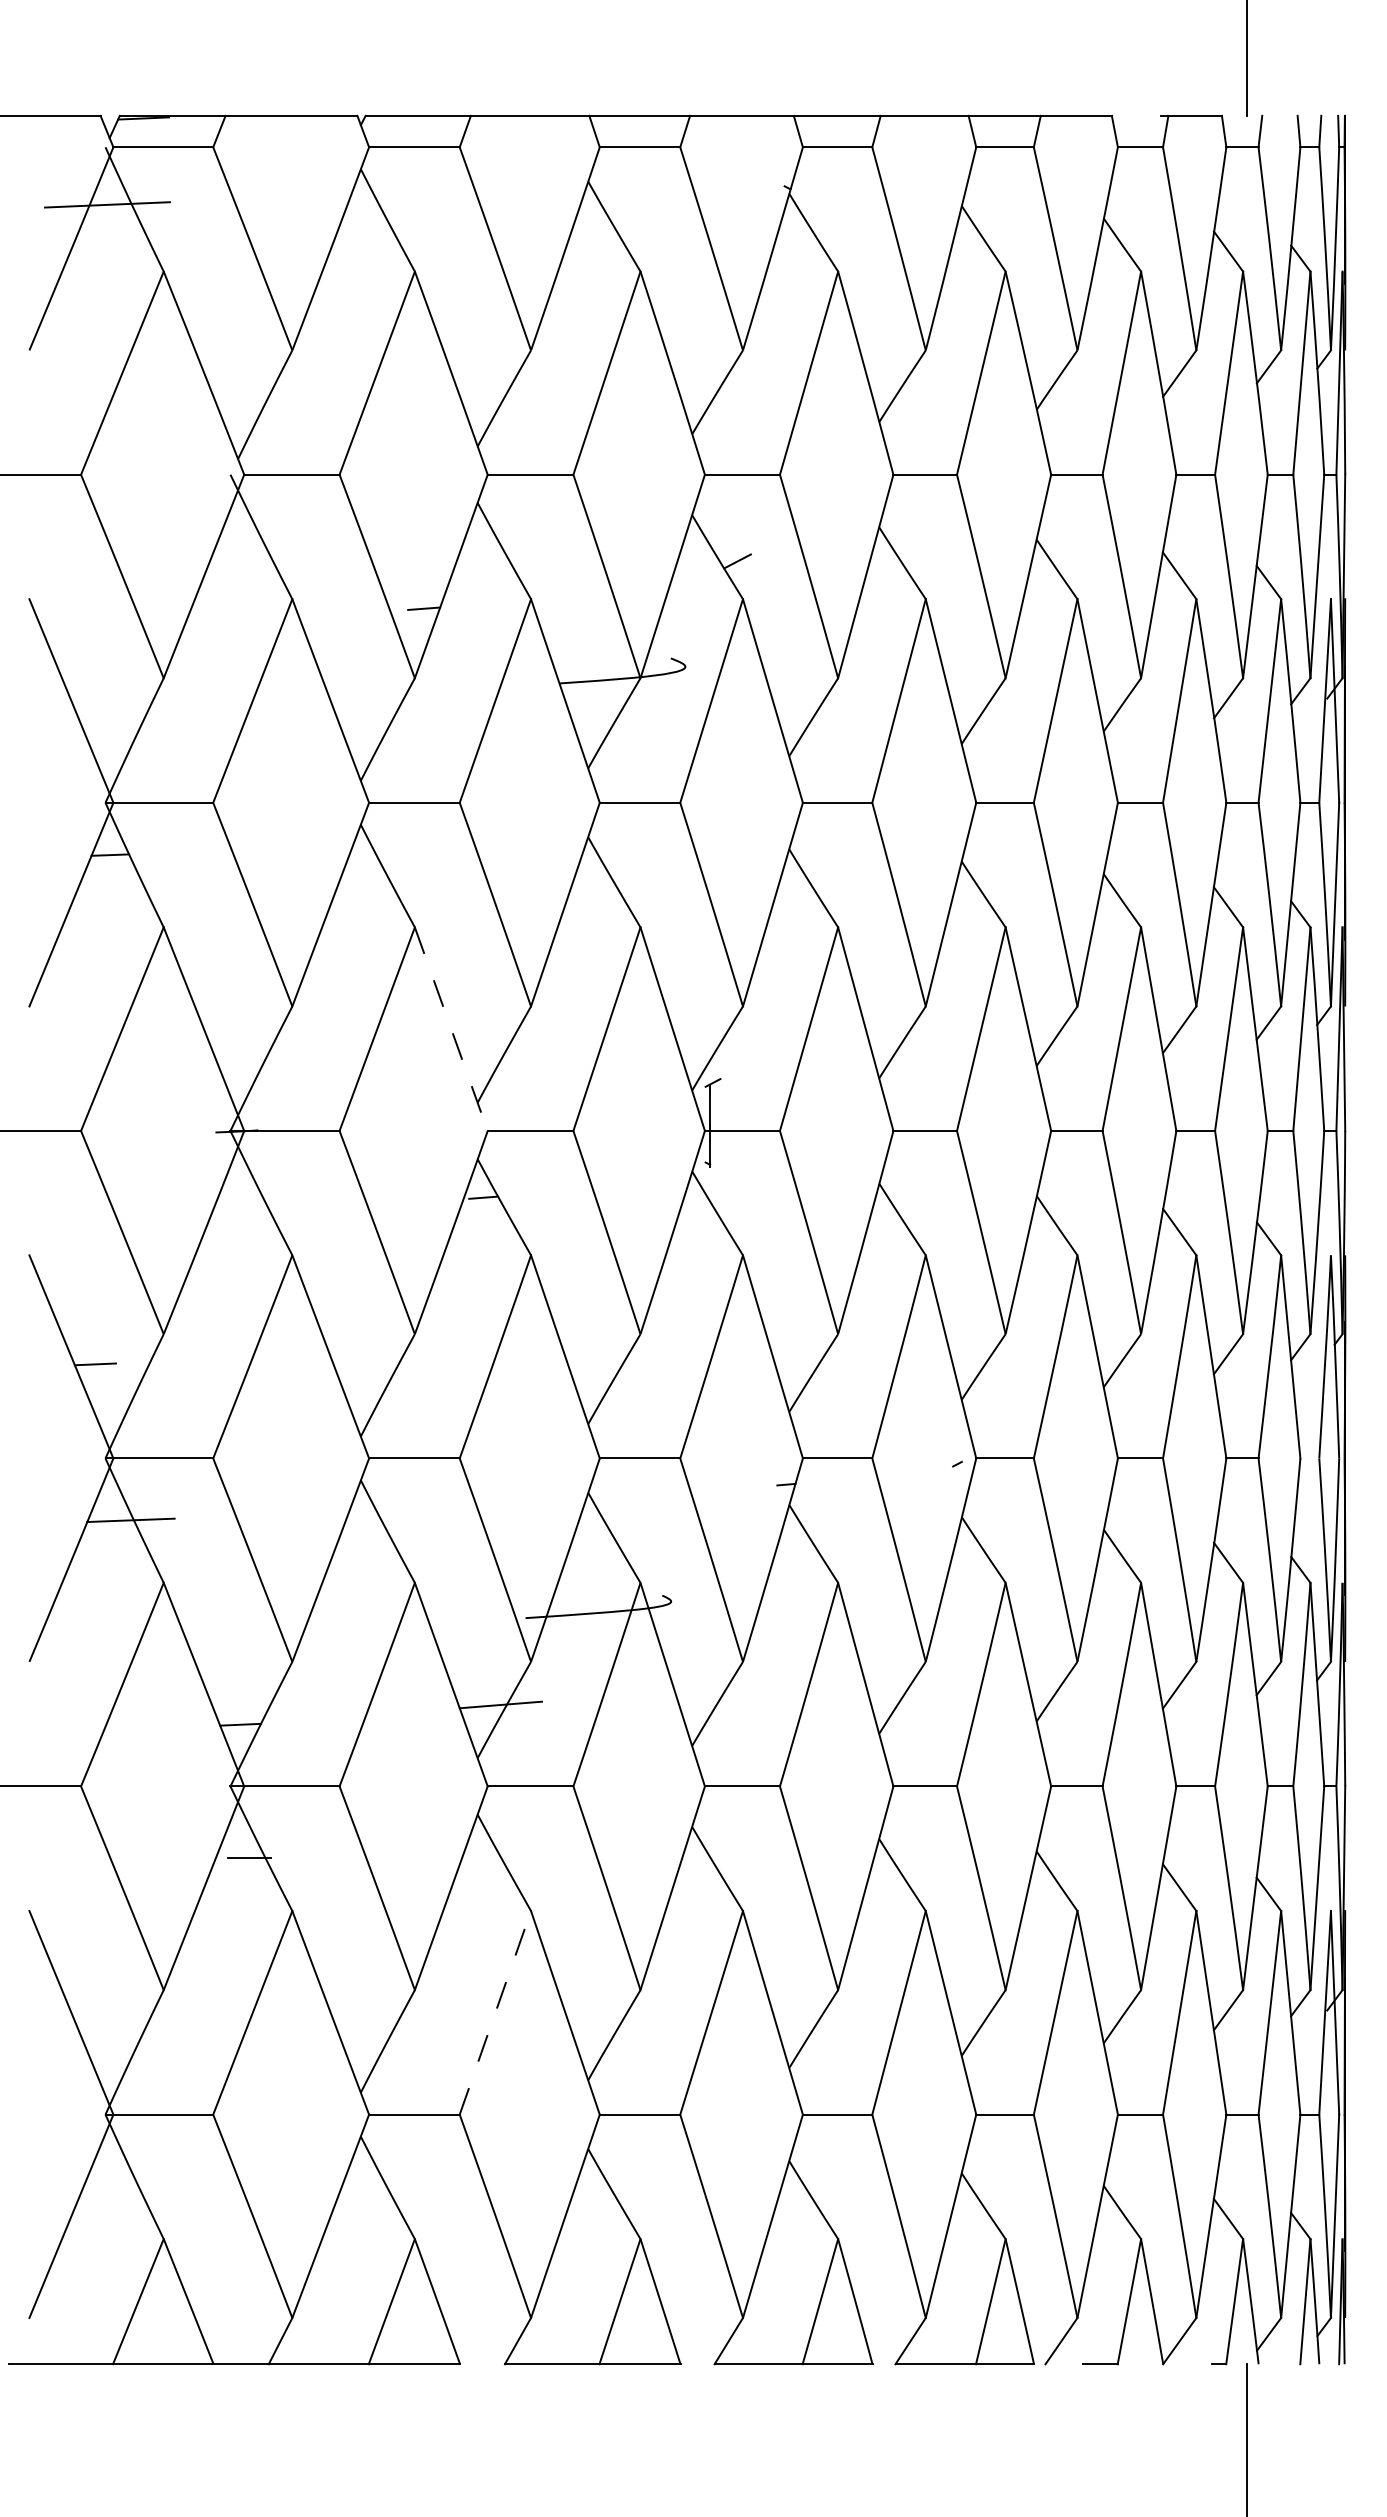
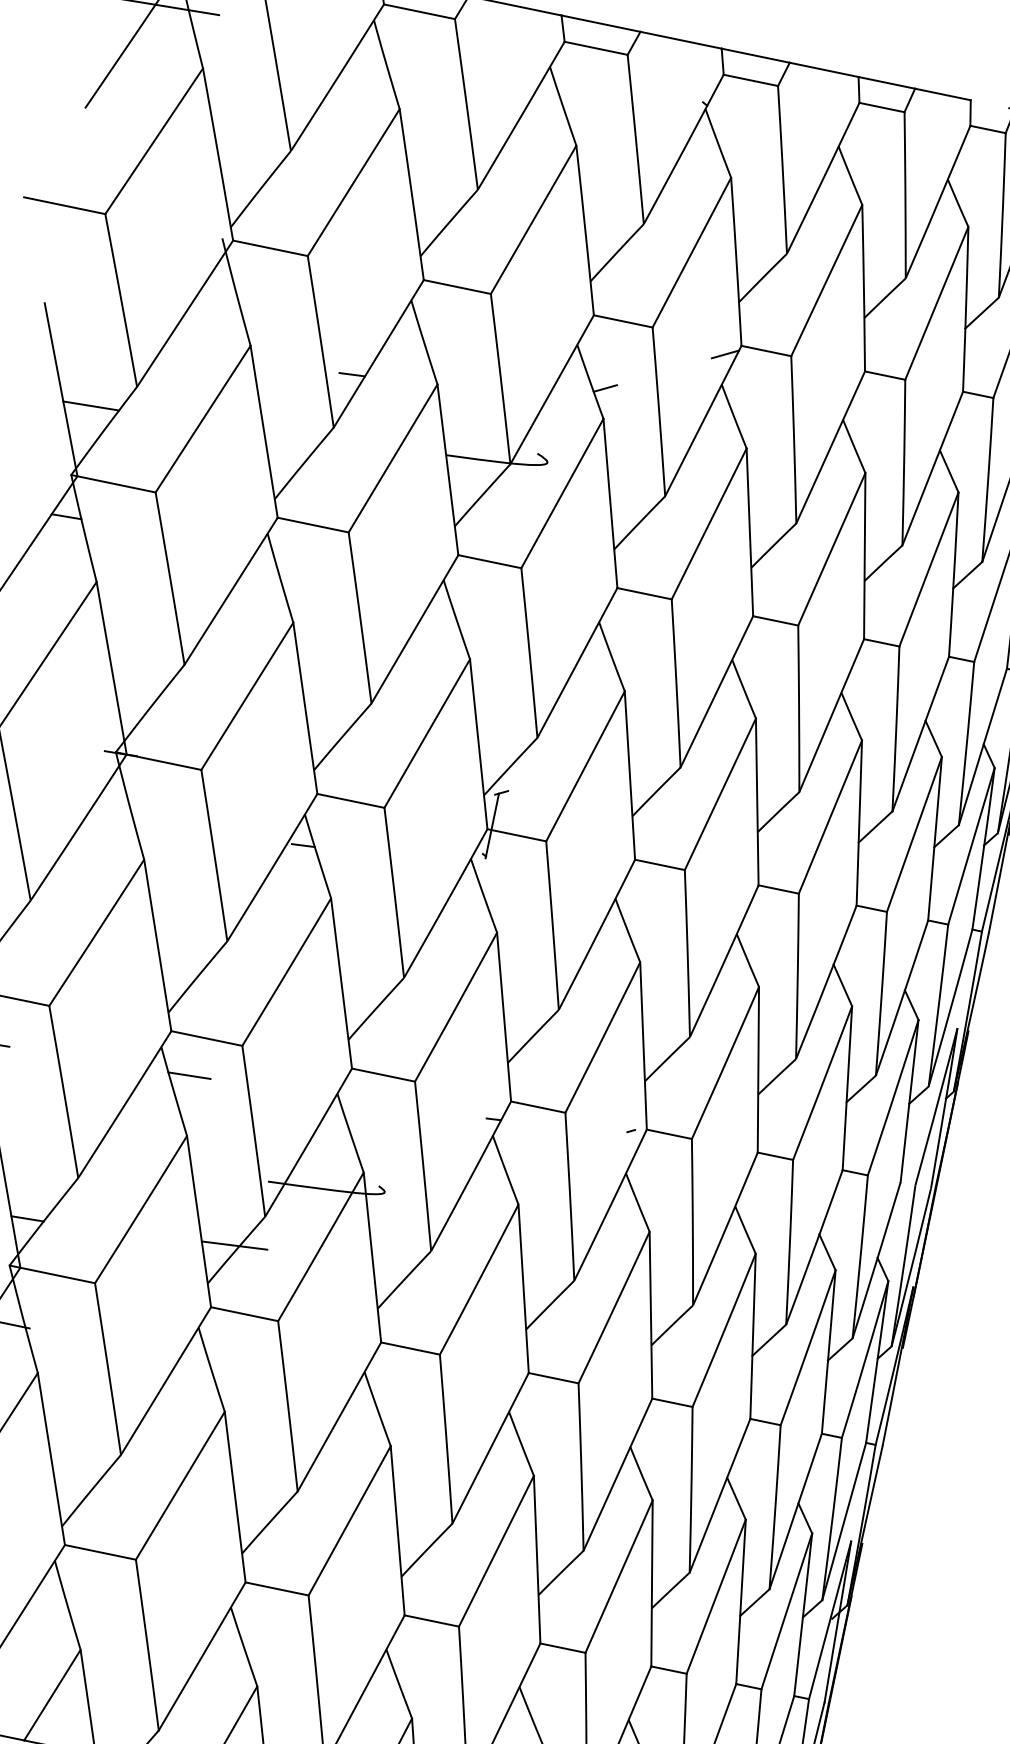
line: (875, 489) -> (725, 354), added
line: (112, 712) -> (91, 405), added
line: (451, 1029) -> (305, 708), dashed -> solid
line: (402, 1508) -> (189, 1075), added
line: (495, 2012) -> (180, 1485), dashed -> solid

